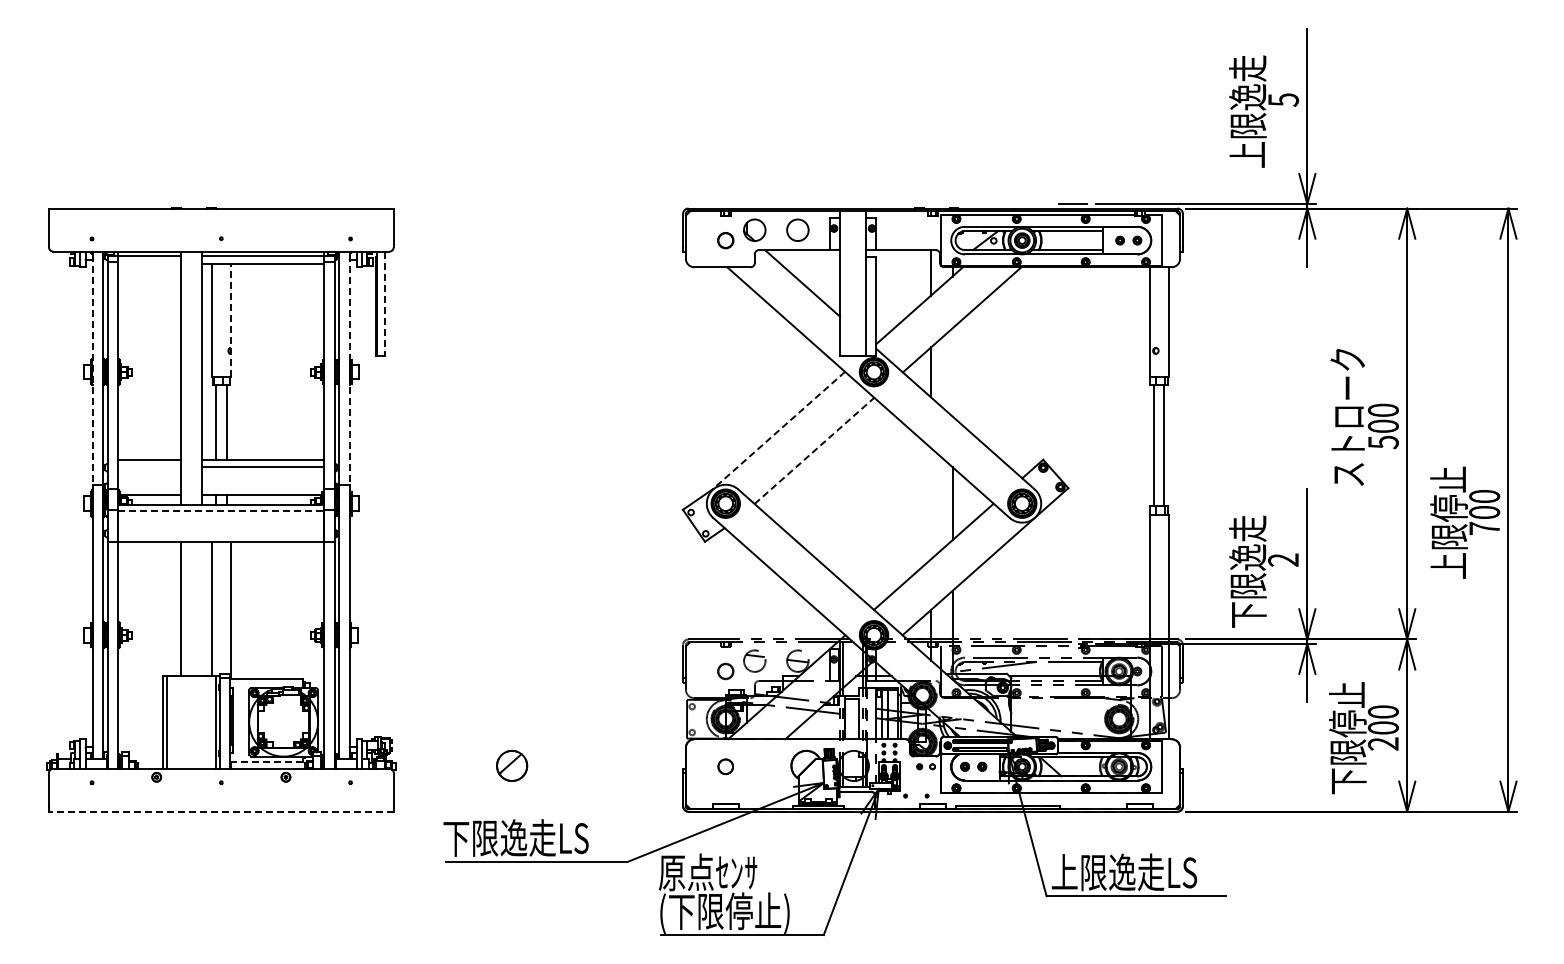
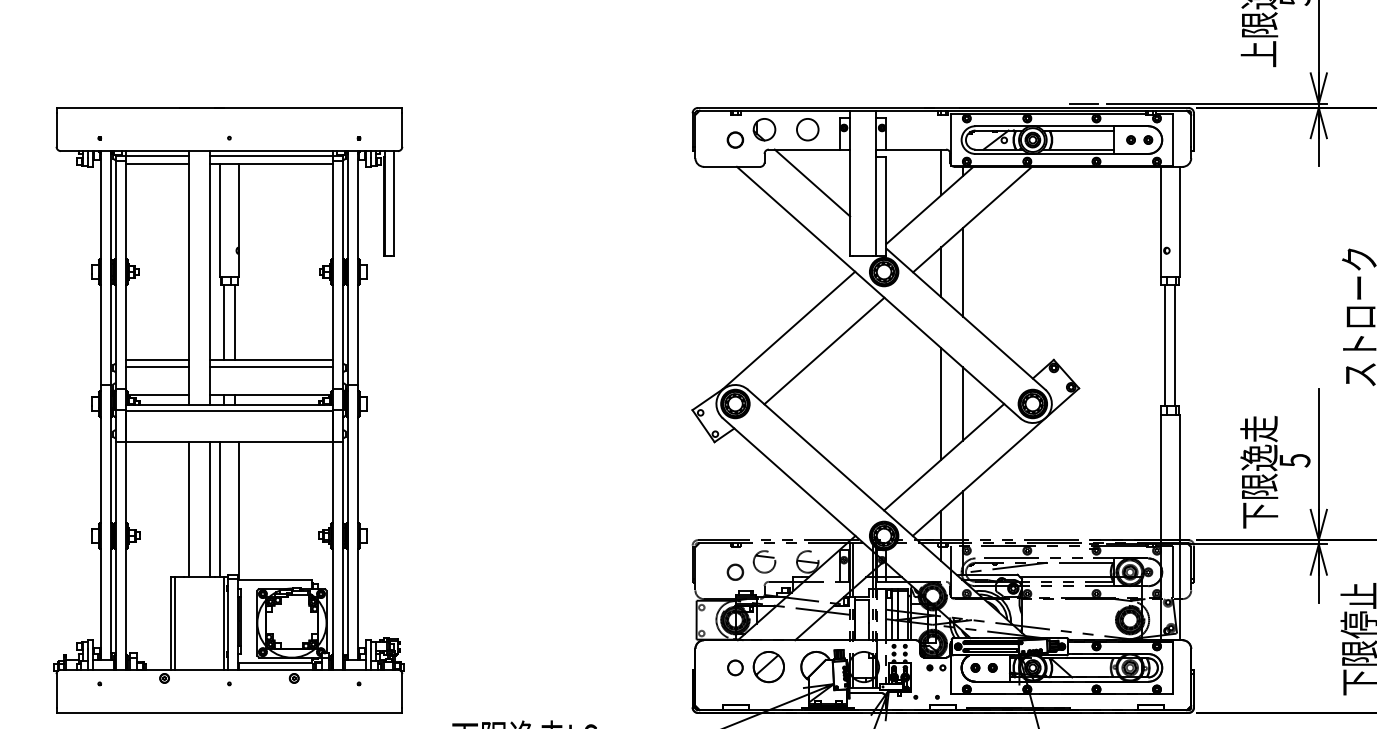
line: (149, 264) -> (157, 164), added
line: (385, 304) -> (394, 204), dashed -> solid
line: (230, 320) -> (238, 220), dashed -> solid
line: (92, 369) -> (100, 269), dashed -> solid
line: (349, 369) -> (357, 269), dashed -> solid
line: (952, 372) -> (962, 272), added
line: (778, 430) -> (788, 330), dashed -> solid
line: (814, 450) -> (824, 350), dashed -> solid
line: (149, 466) -> (157, 366), added
line: (931, 503) -> (941, 403), added
line: (221, 510) -> (229, 410), dashed -> solid
text: (1283, 560) -> (1294, 460), 2 -> 5
line: (202, 608) -> (210, 509), added
line: (266, 761) -> (274, 662), dashed -> solid
part: (512, 765) -> (769, 666), moved
line: (220, 811) -> (228, 712), dashed -> solid

